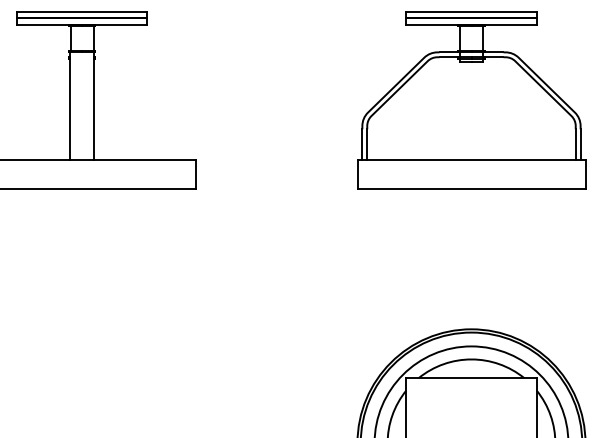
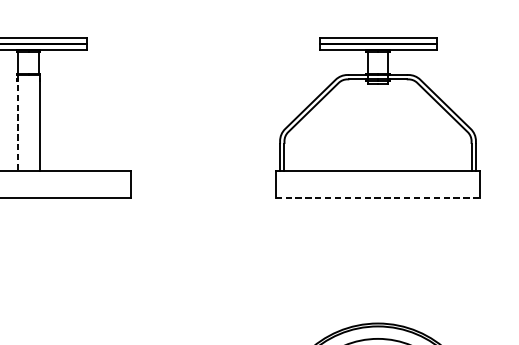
line: (69, 106) -> (17, 123), solid -> dashed
line: (472, 189) -> (378, 198), solid -> dashed

